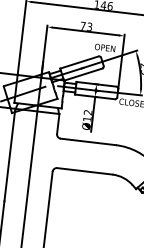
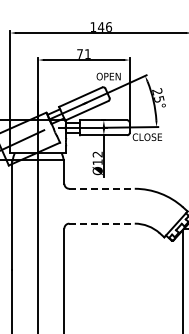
text: (89, 26) -> (87, 53), 73 -> 71
line: (88, 141) -> (102, 188), solid -> dashed
line: (85, 171) -> (102, 223), solid -> dashed

